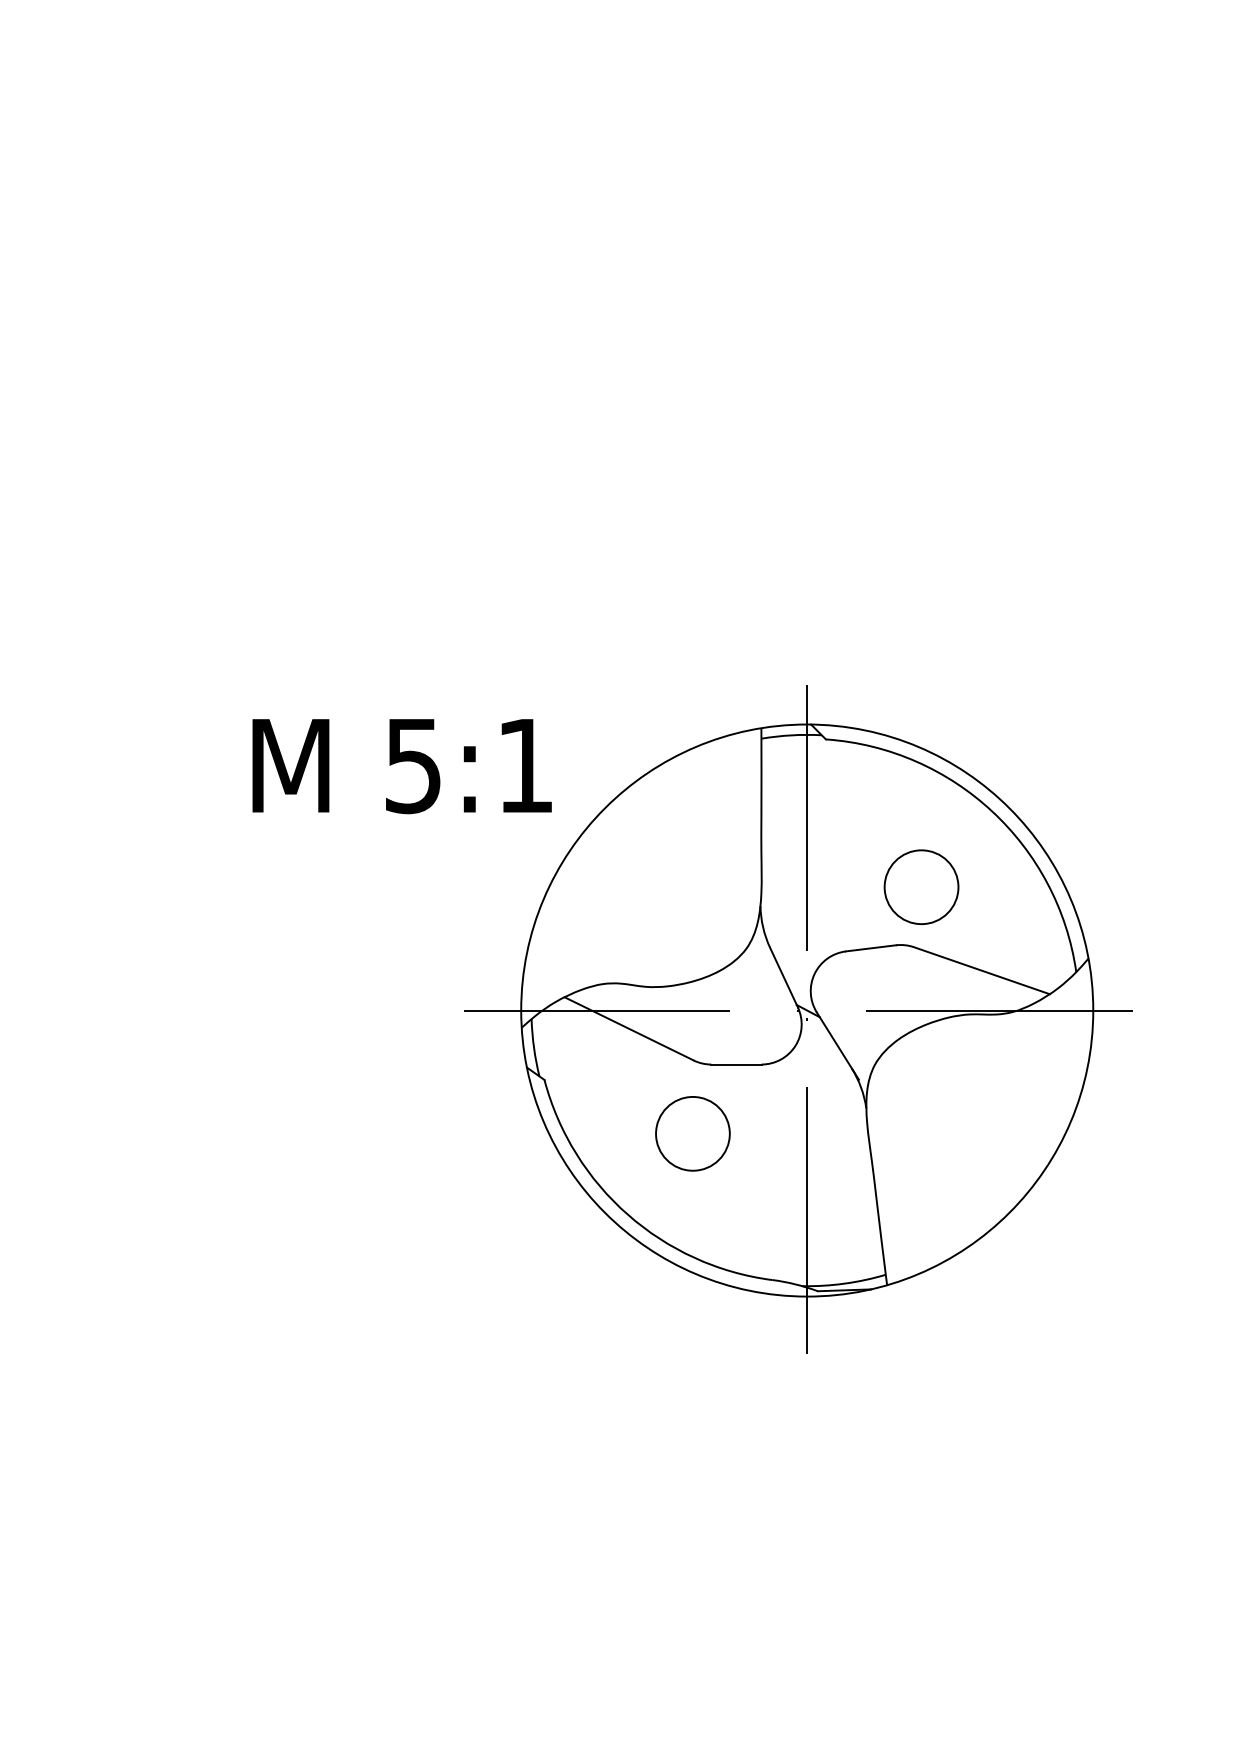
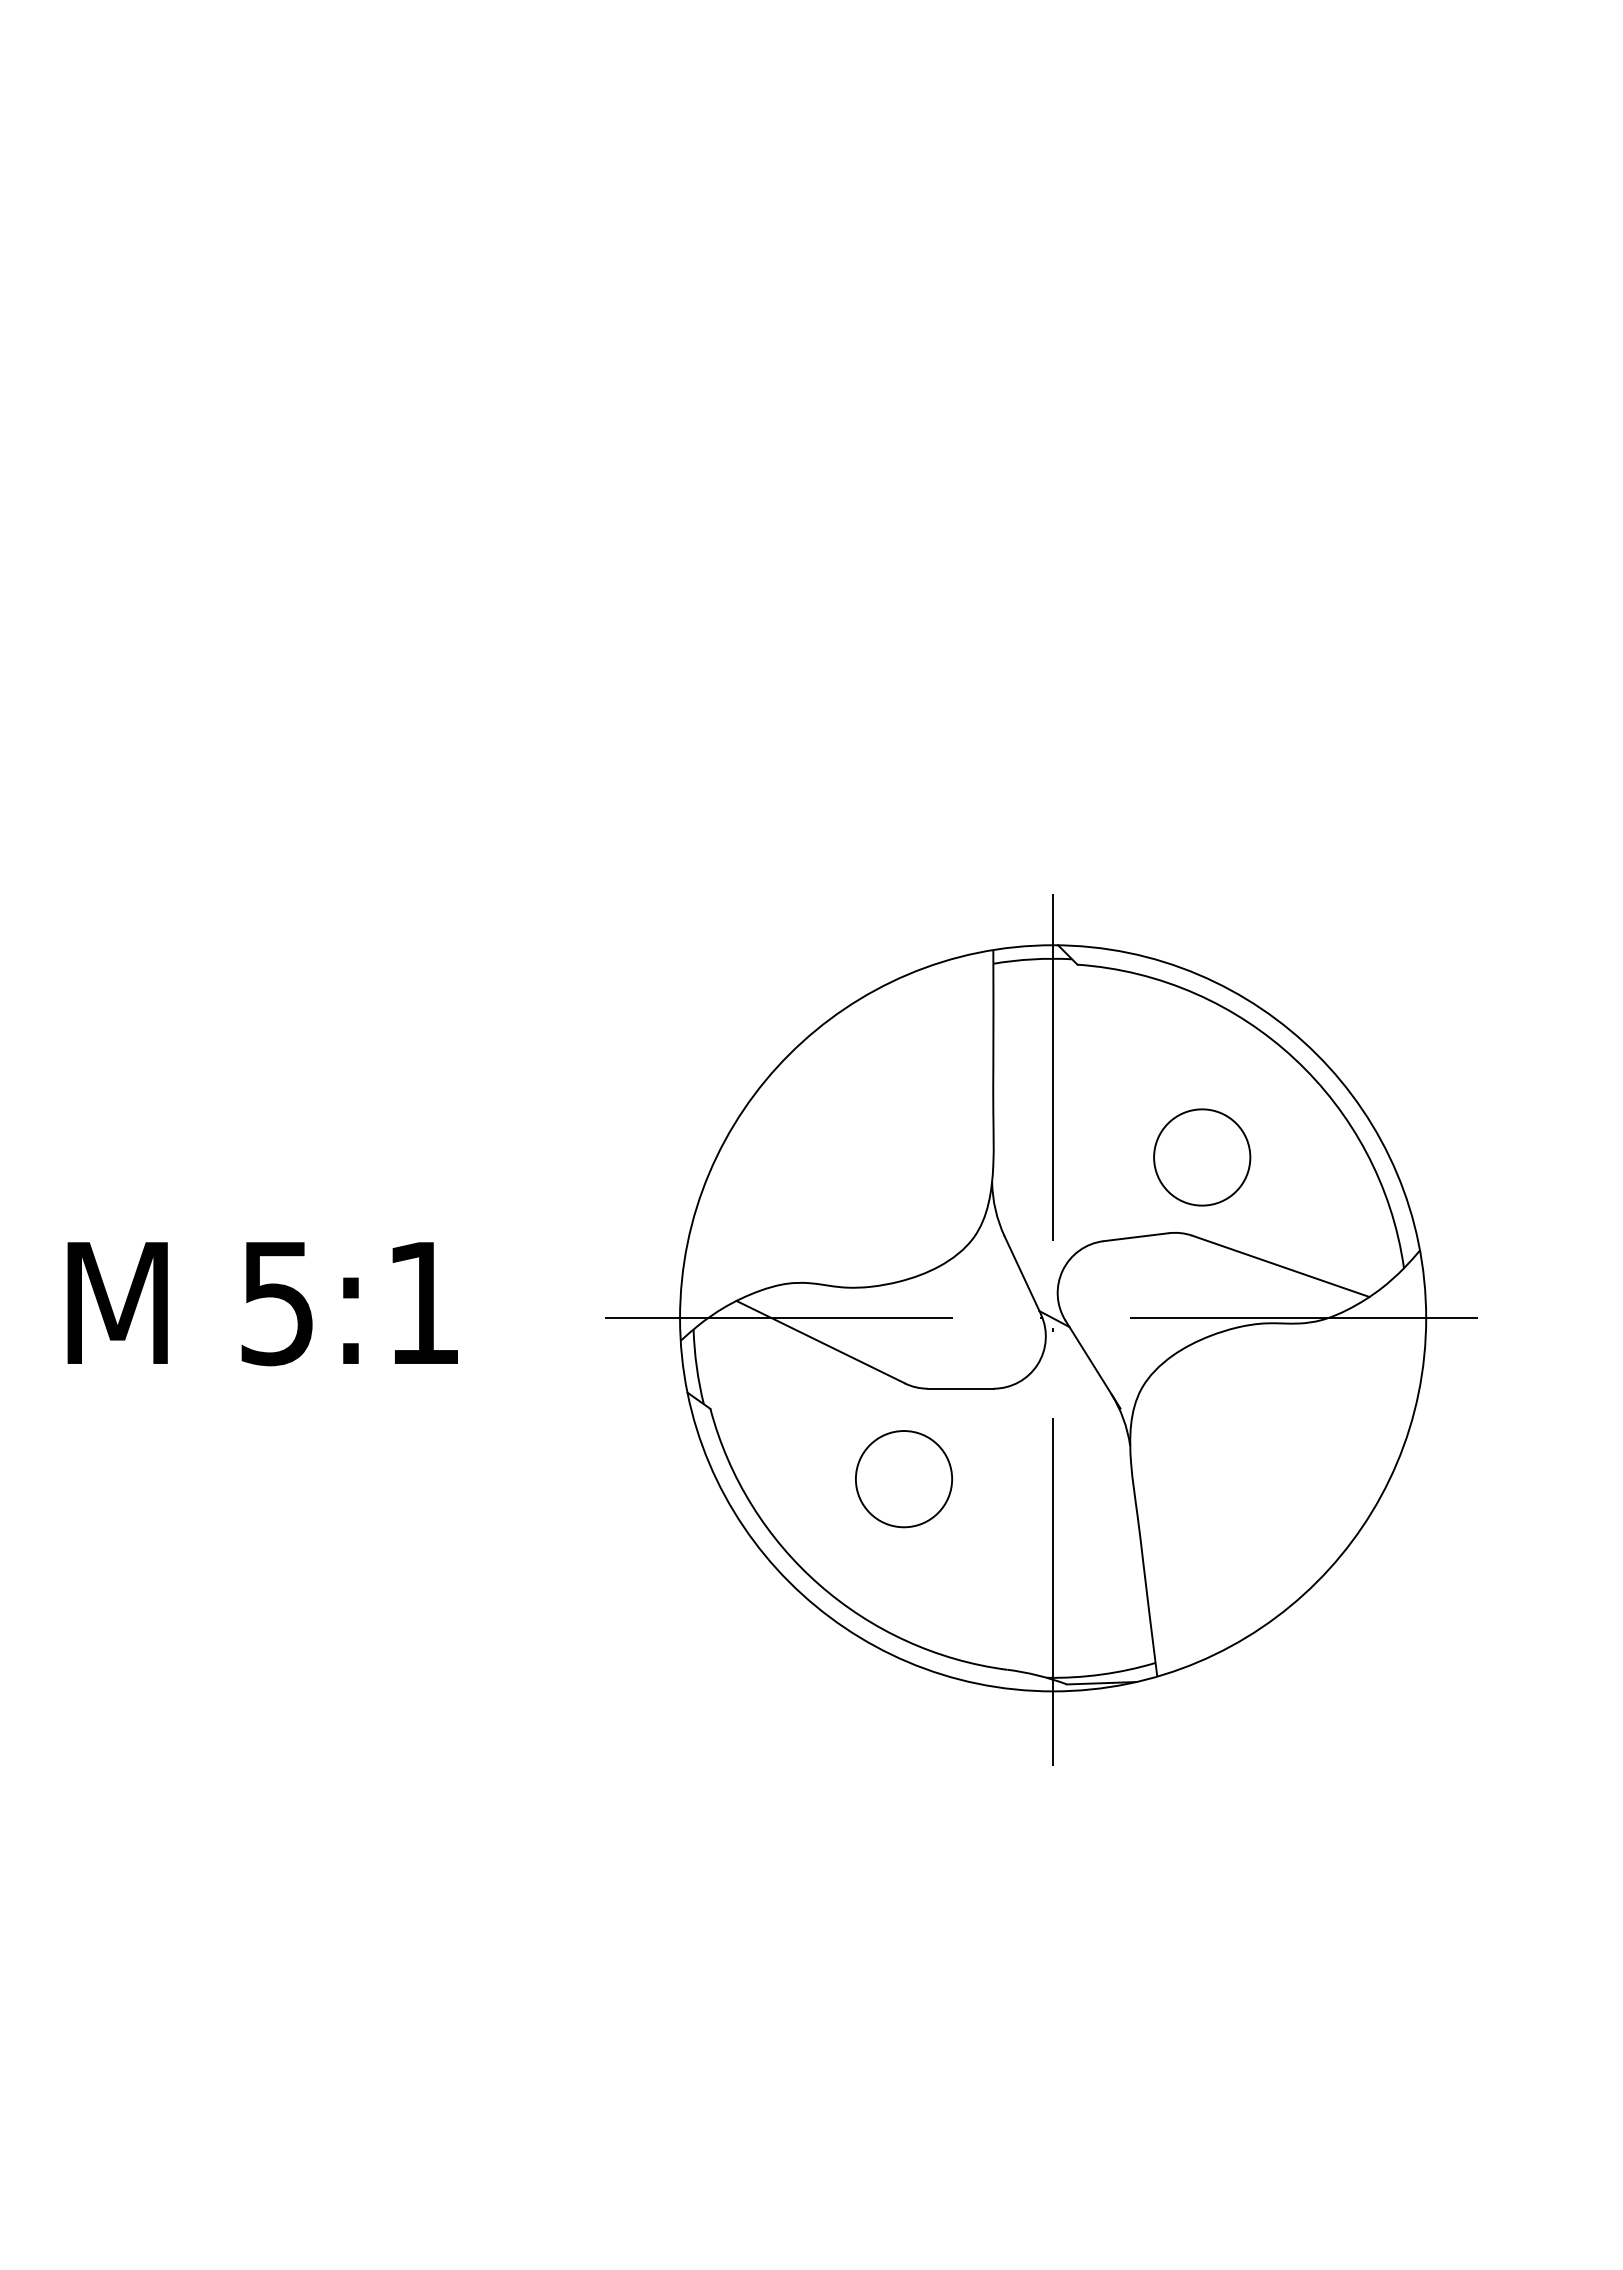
text: (401, 766) -> (262, 1304), moved

